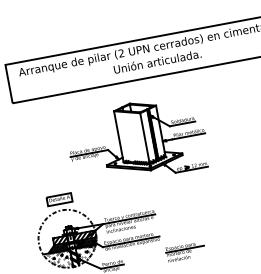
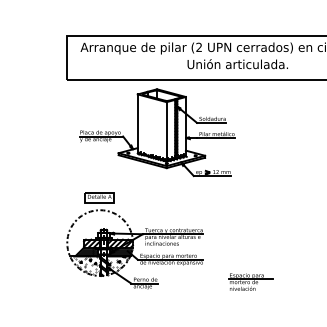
part: (137, 140) -> (157, 132), moved
part: (184, 251) -> (250, 281), moved

